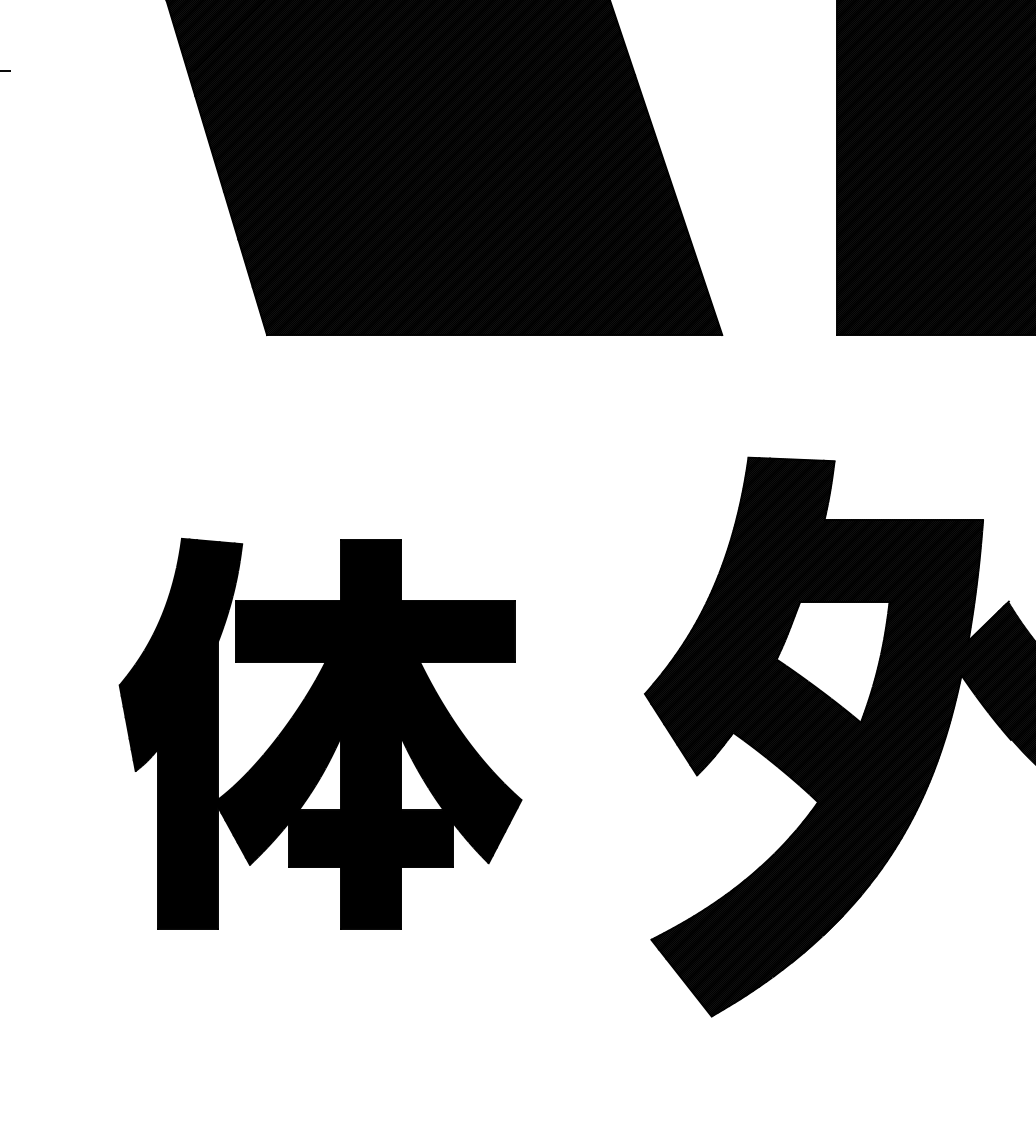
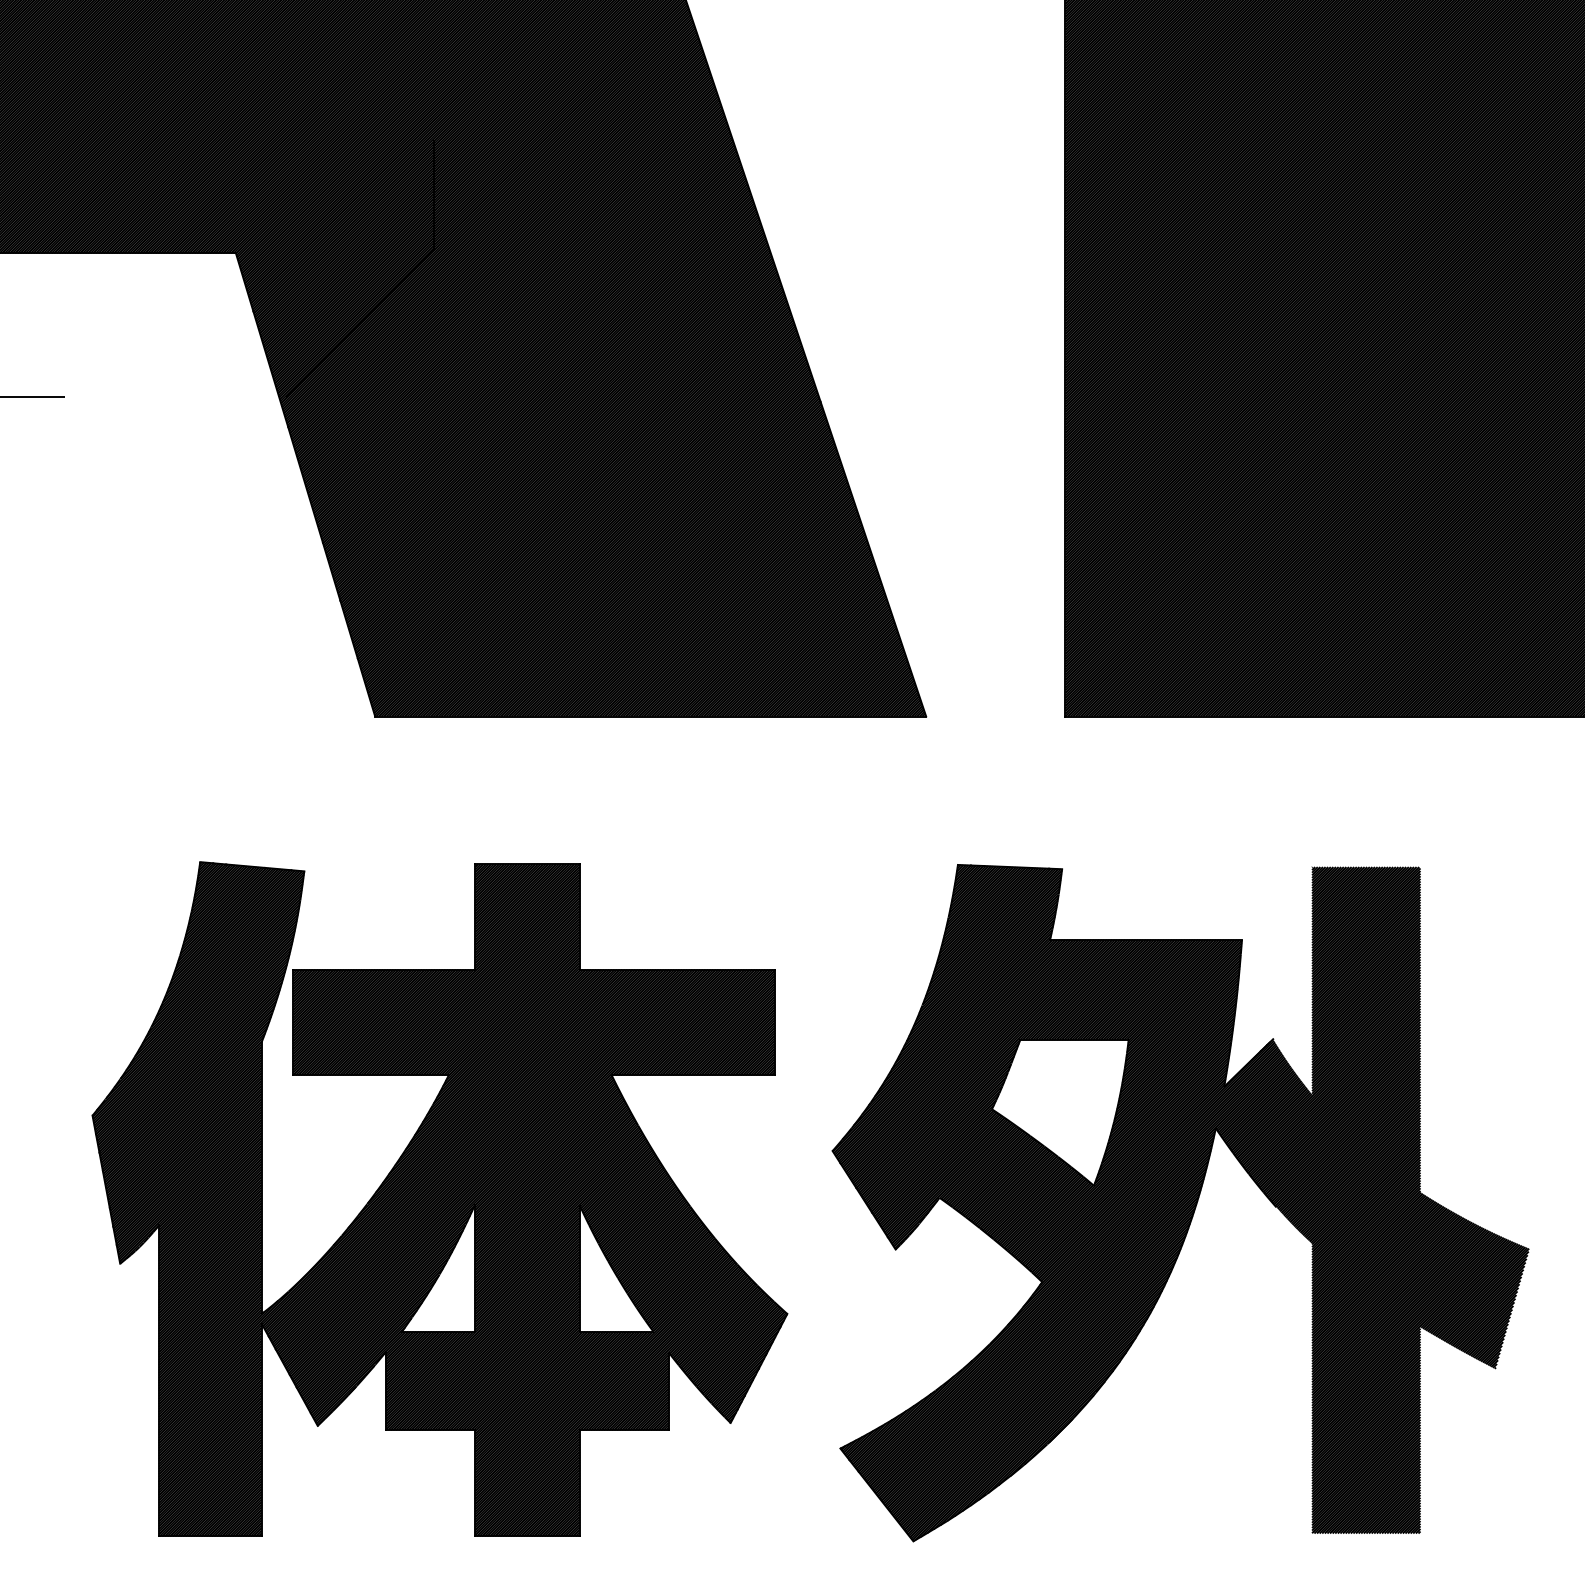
part: (320, 733) -> (439, 1198), size x1.43

